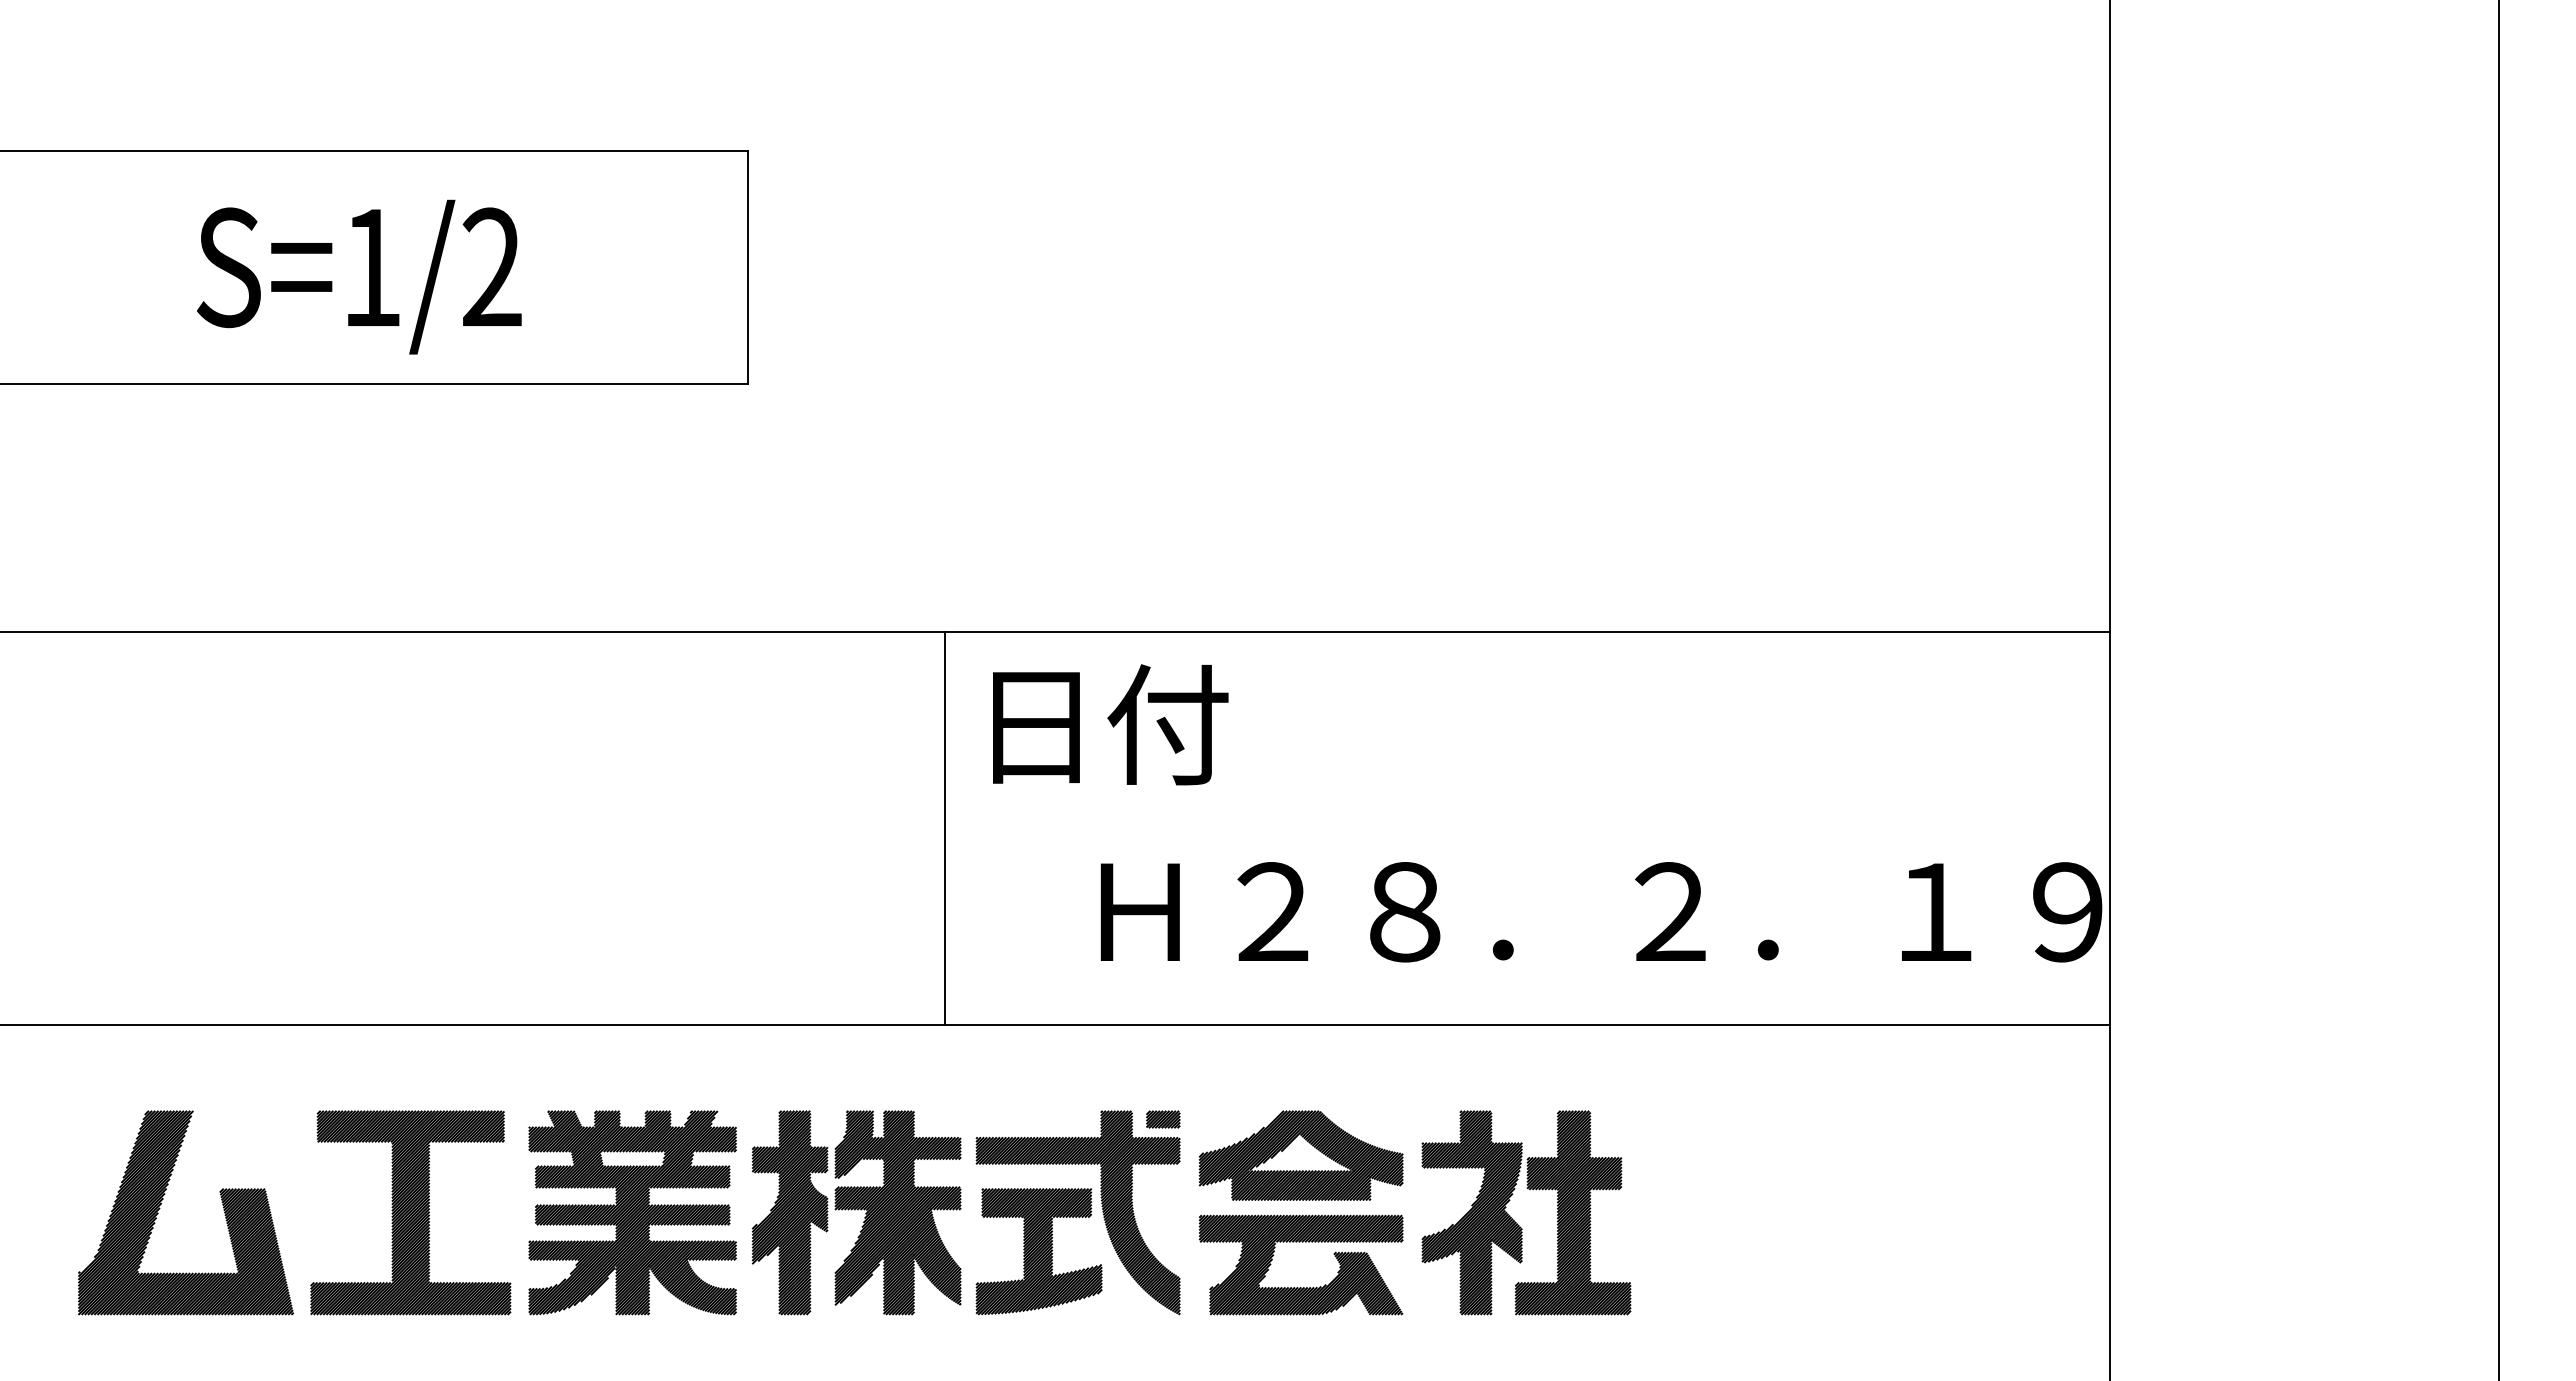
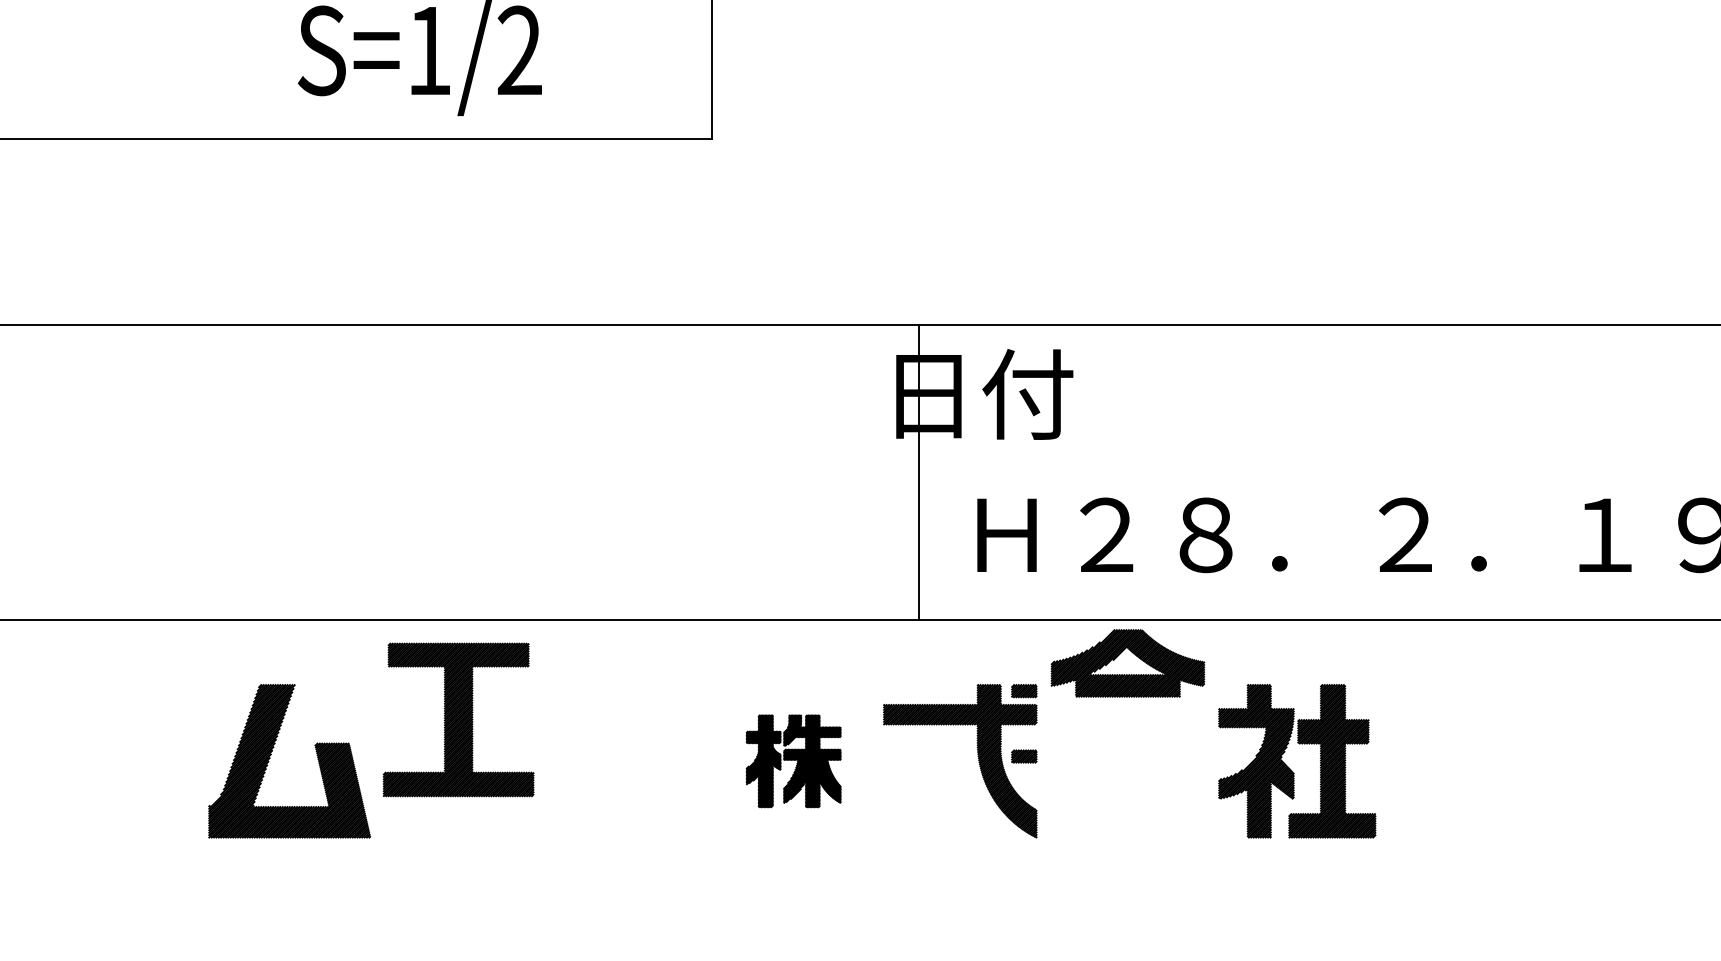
line: (944, 828) -> (918, 472), moved
part: (1300, 1155) -> (1127, 663), moved
part: (1163, 1206) -> (1024, 756), added
part: (410, 1212) -> (458, 719), moved
part: (632, 1212) -> (625, 761), removed
part: (856, 1212) -> (793, 761), size x0.6
part: (1299, 1242) -> (1126, 783), removed
part: (1038, 1251) -> (930, 790), removed

